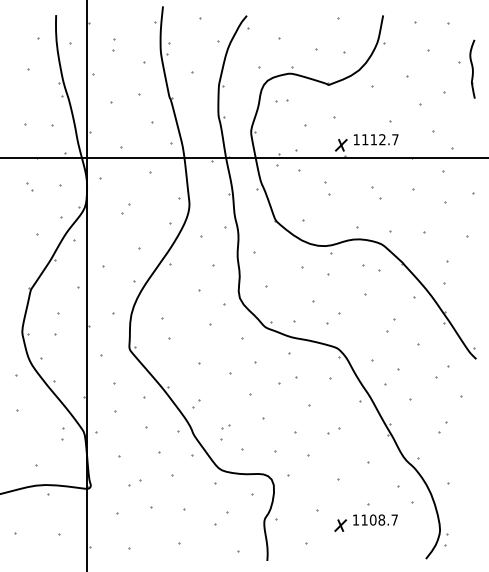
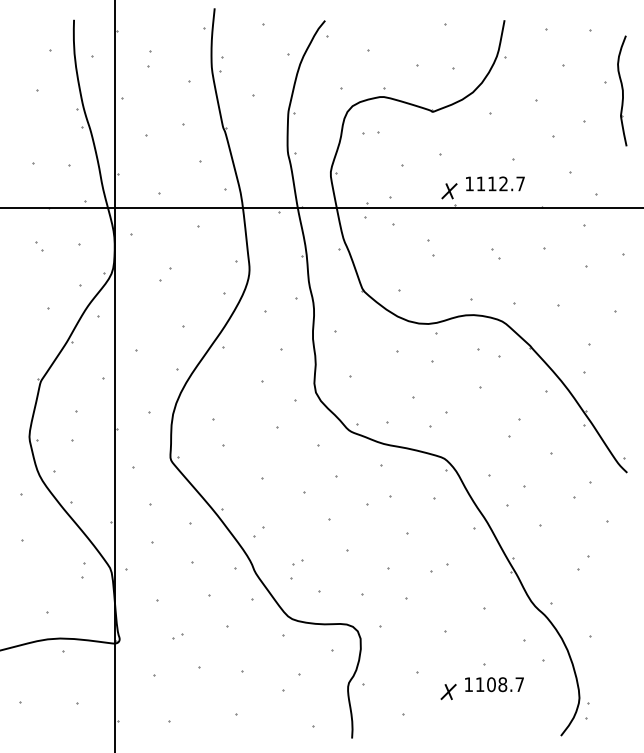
part: (472, 69) -> (622, 91), size x1.43
part: (376, 192) -> (495, 253), size x0.62
part: (135, 483) -> (178, 636), size x0.62

